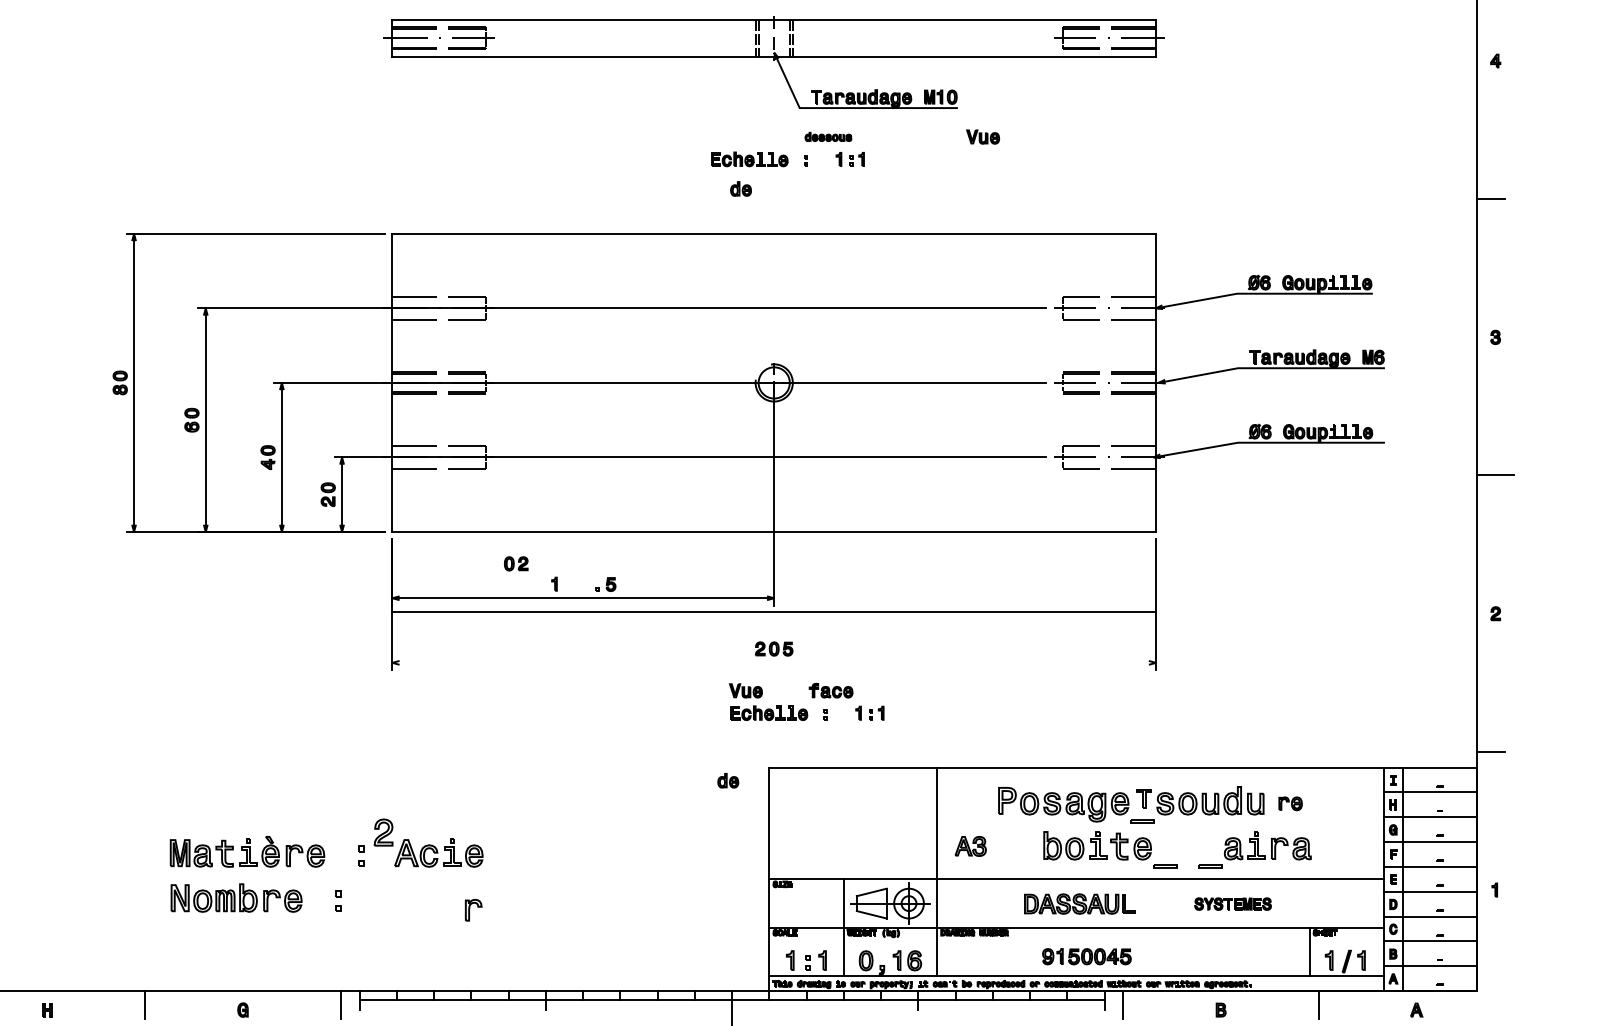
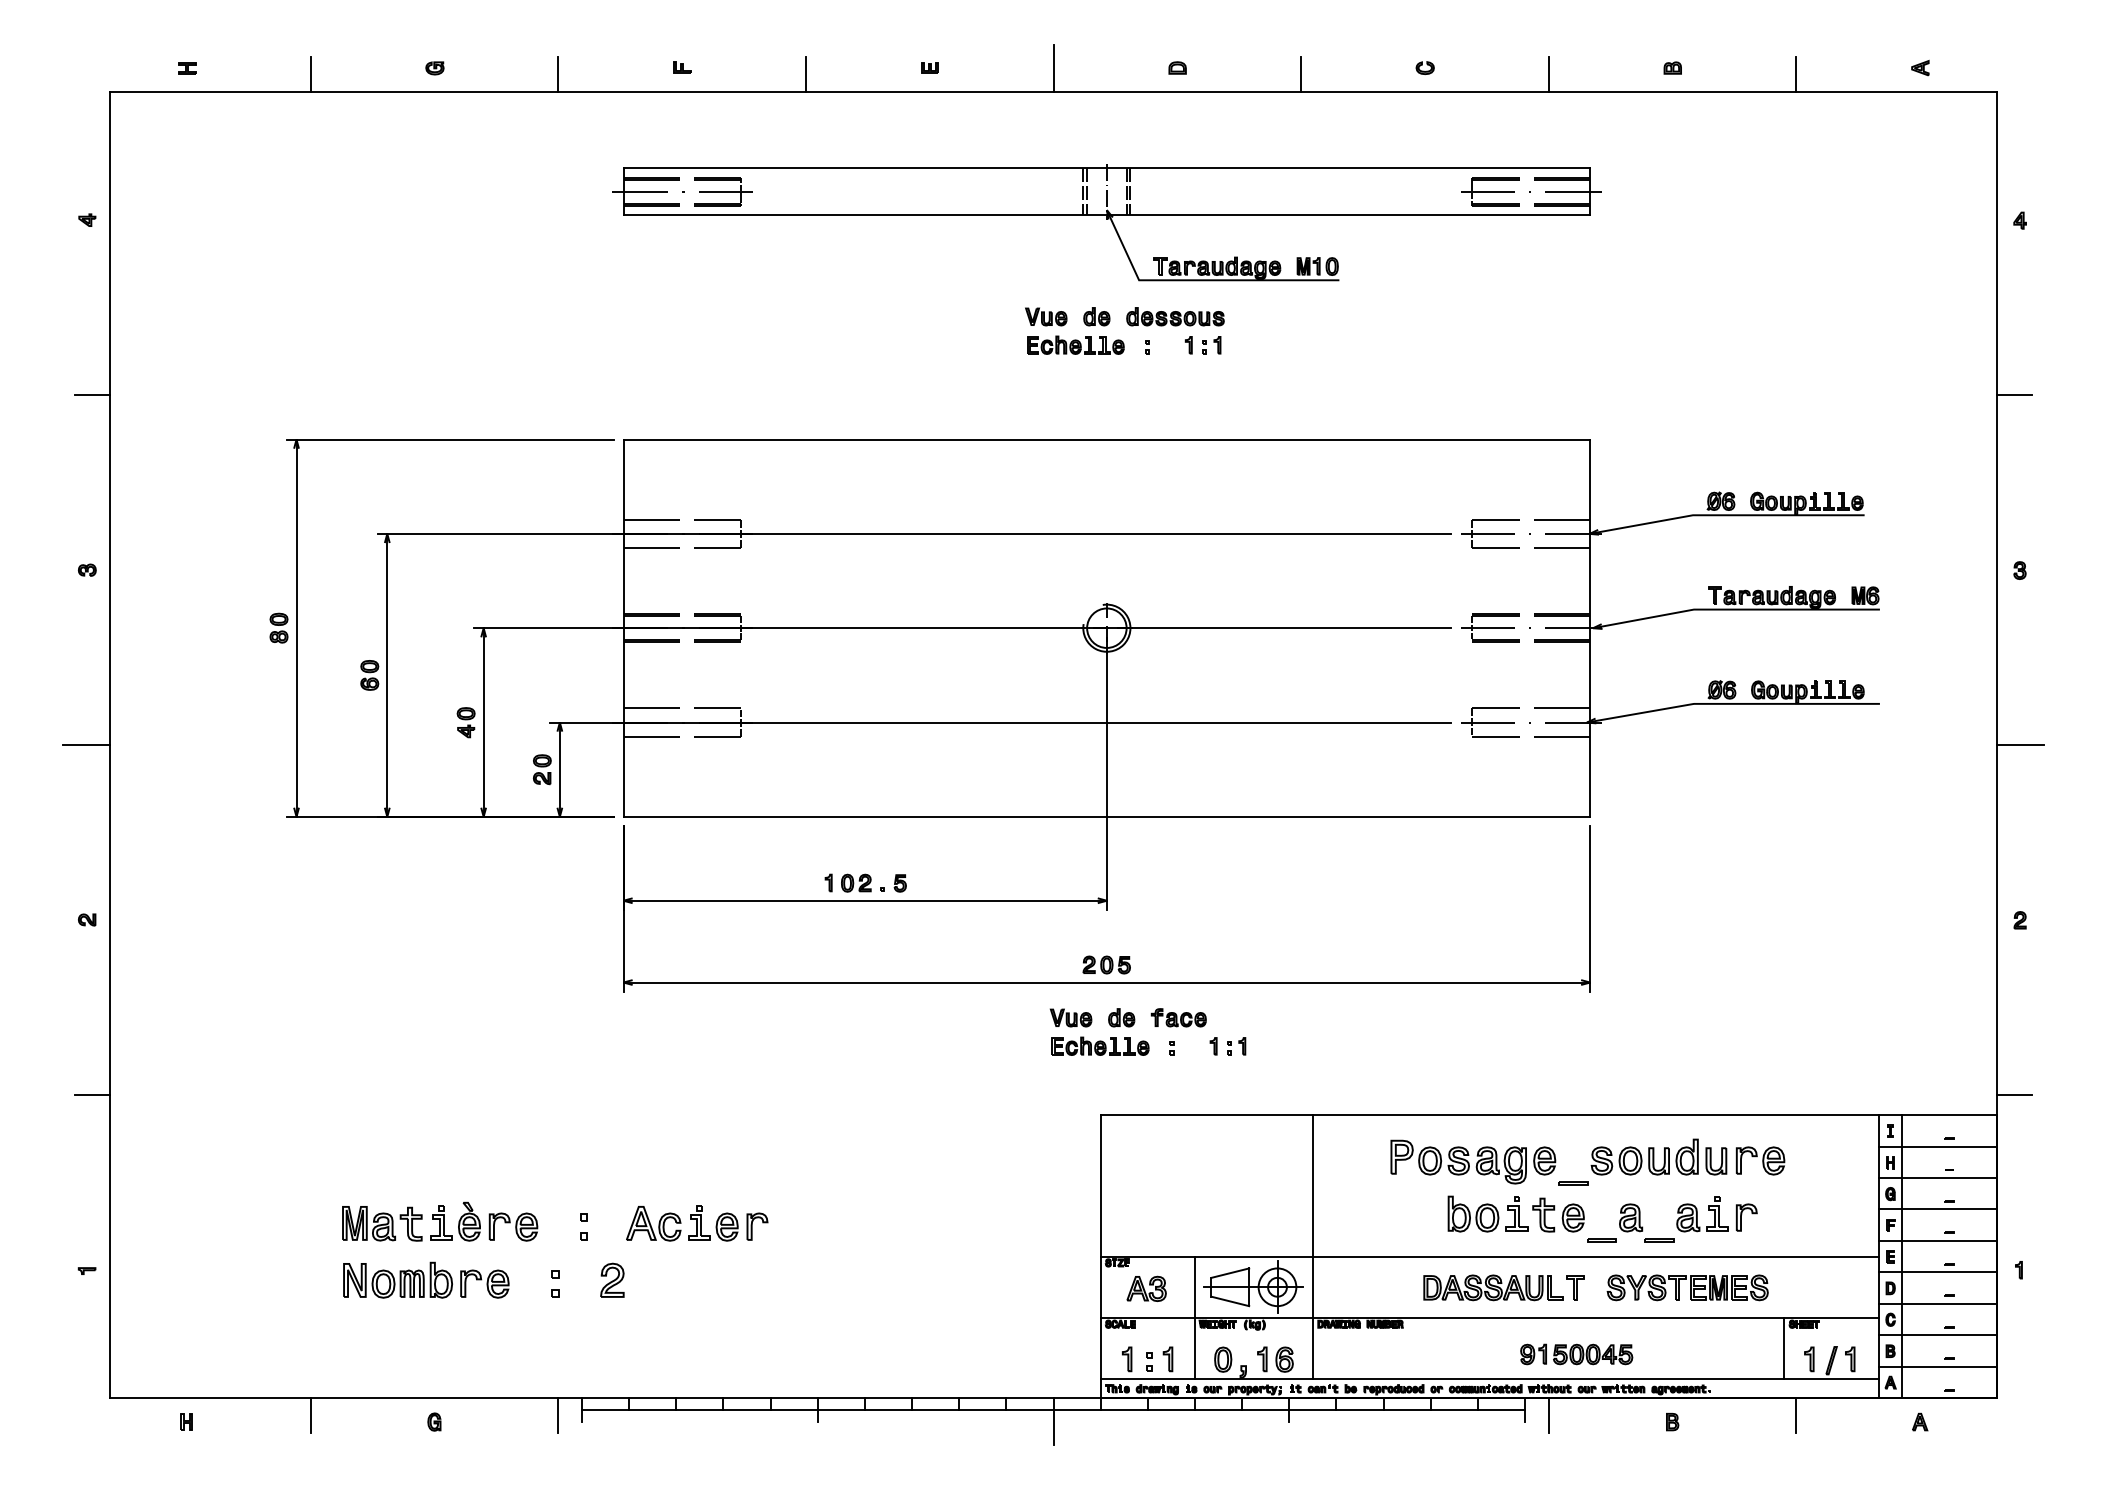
part: (828, 136) -> (1175, 316), size x1.67
part: (983, 136) -> (1046, 316), moved
part: (740, 188) -> (1096, 316), moved
part: (516, 563) -> (856, 882), moved
line: (773, 611) -> (1106, 982), moved
part: (728, 780) -> (1121, 1017), moved
part: (1144, 798) -> (1575, 1287), moved
part: (1290, 803) -> (1760, 1160), size x1.67
part: (383, 831) -> (612, 1279), moved
part: (970, 846) -> (1146, 1288), moved
part: (1302, 848) -> (1631, 1217), moved
part: (1232, 903) -> (1687, 1287), size x1.67
part: (473, 910) -> (757, 1226), moved
part: (1086, 956) -> (1576, 1354), moved

